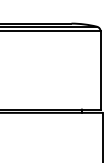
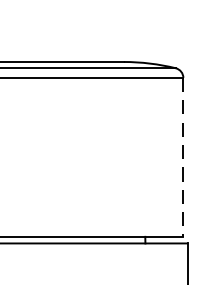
line: (100, 71) -> (183, 159), solid -> dashed

